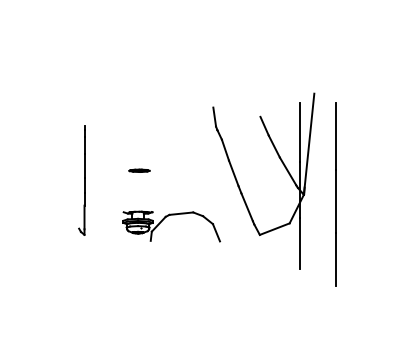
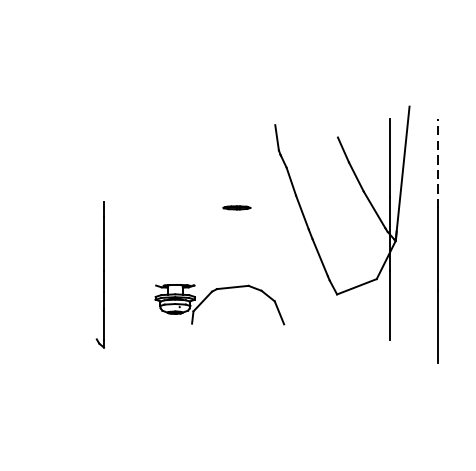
line: (335, 136) -> (437, 163), solid -> dashed
line: (139, 170) -> (236, 207), moved
part: (81, 180) -> (99, 275), moved
part: (164, 219) -> (210, 295), moved

